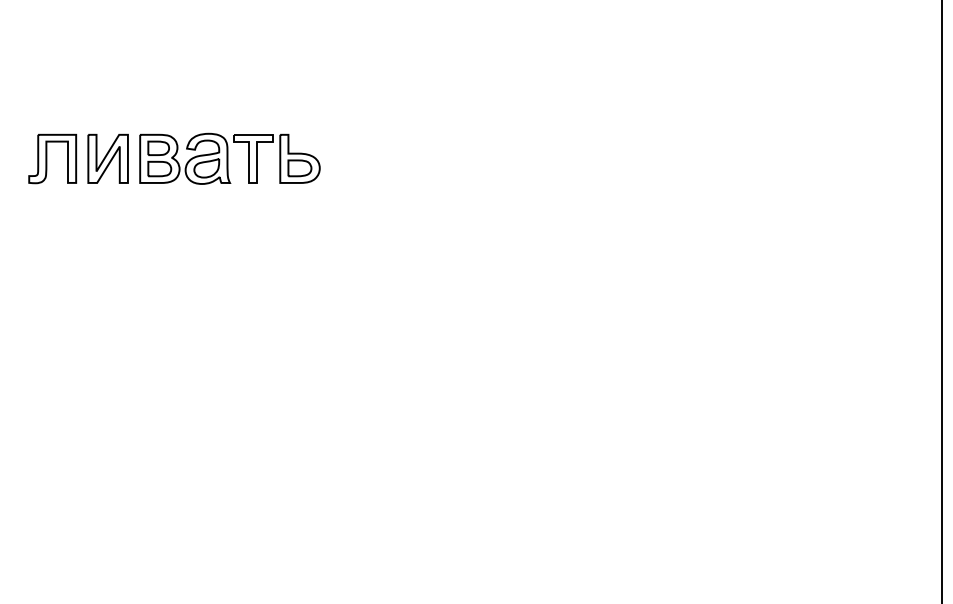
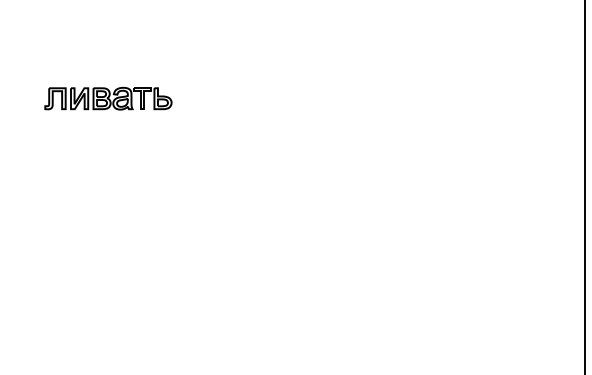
part: (174, 158) -> (108, 98), size x0.7

